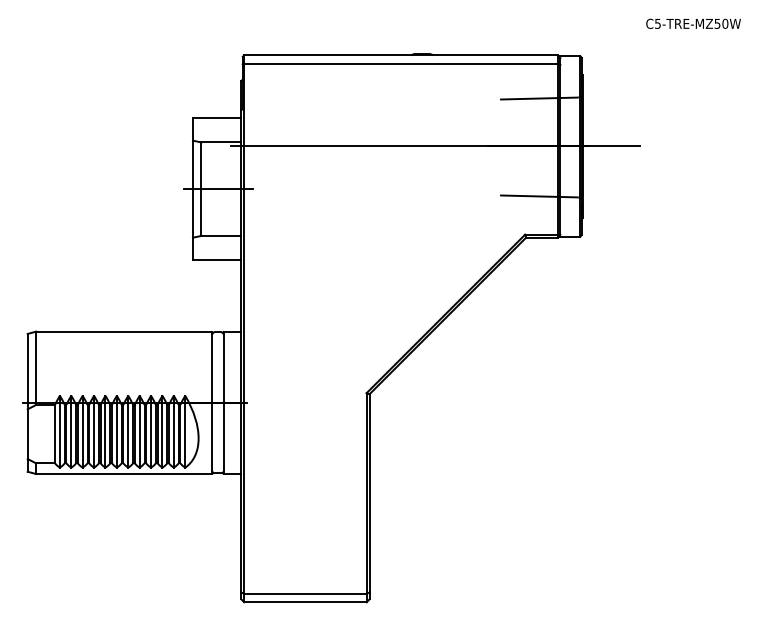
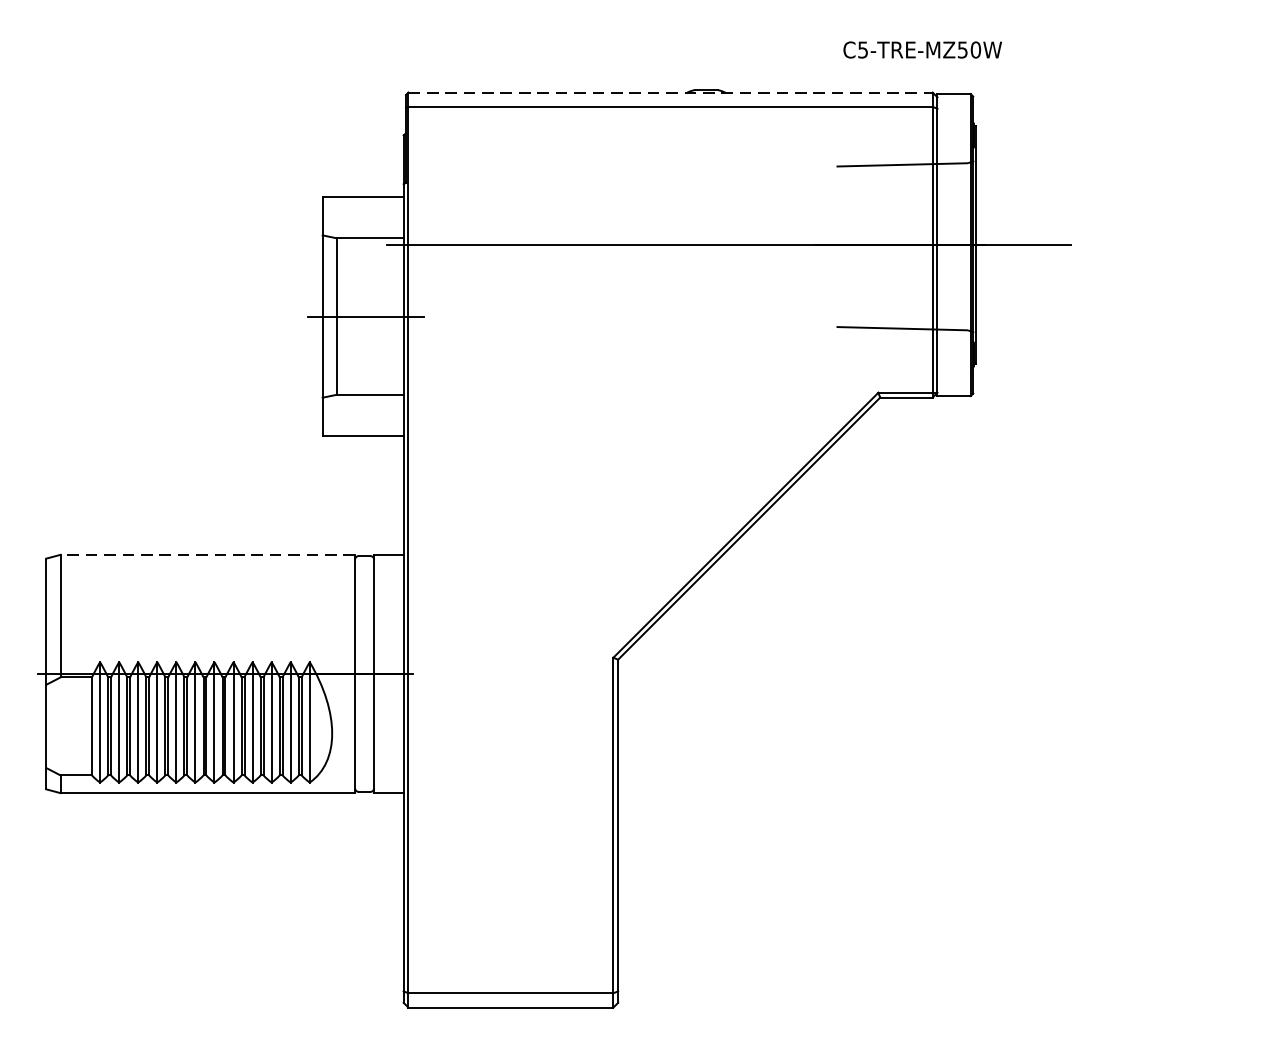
text: (693, 23) -> (922, 49), moved
line: (400, 55) -> (669, 92), solid -> dashed
line: (123, 331) -> (206, 554), solid -> dashed

